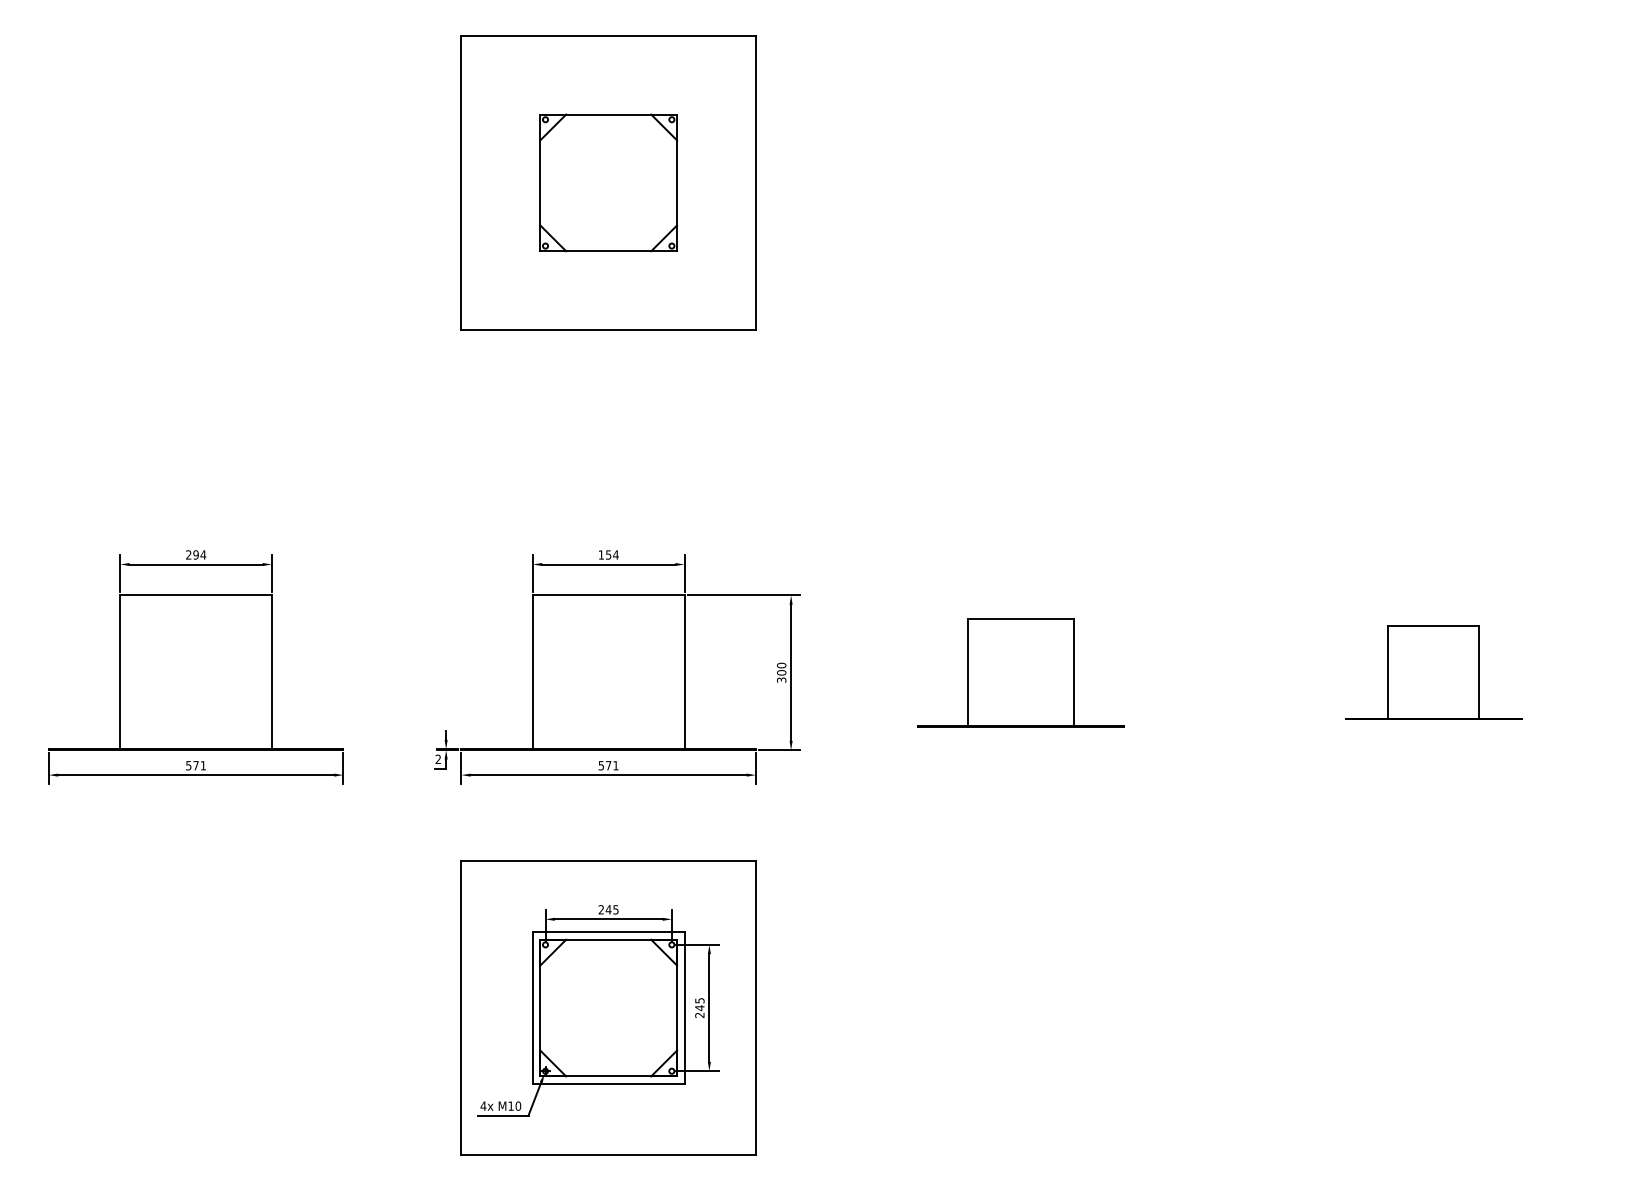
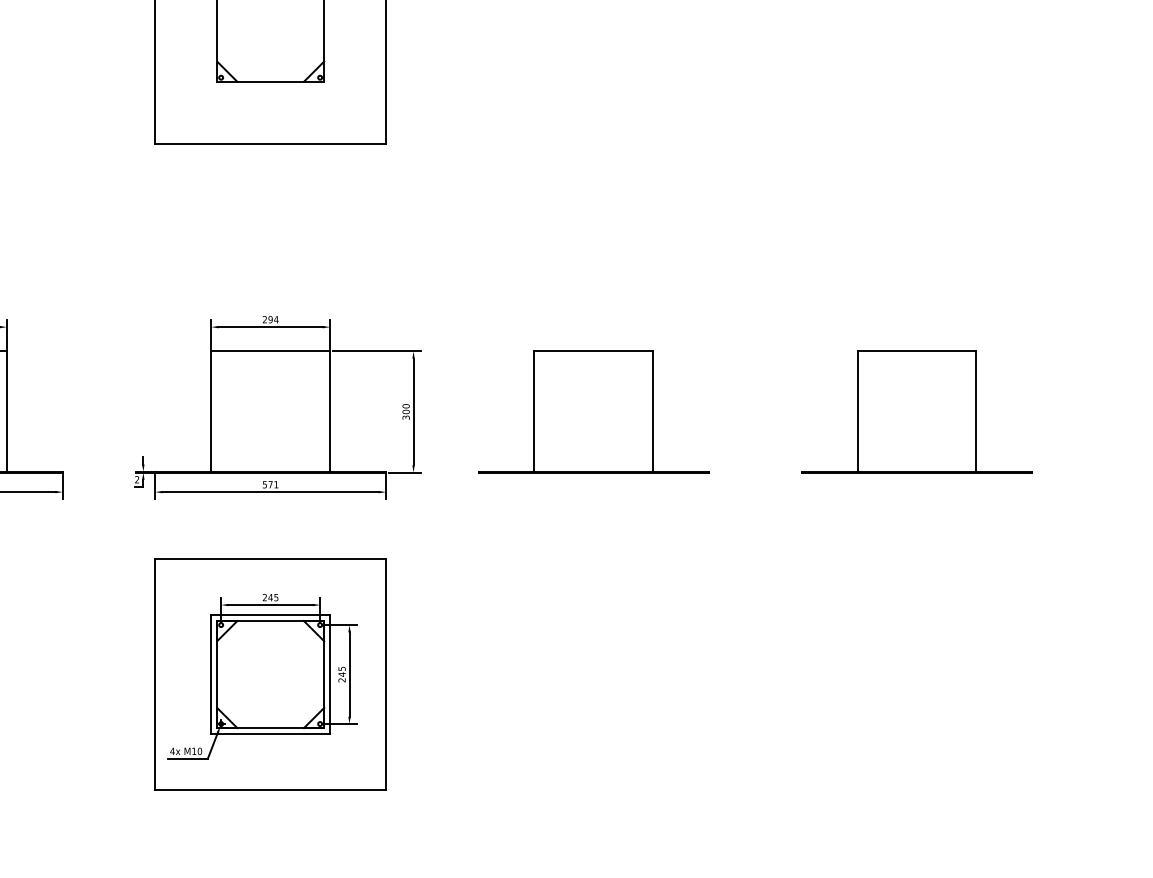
text: (604, 554) -> (267, 319), 154 -> 294
part: (1021, 672) -> (594, 411), size x1.43
part: (1433, 672) -> (916, 411), size x1.67

